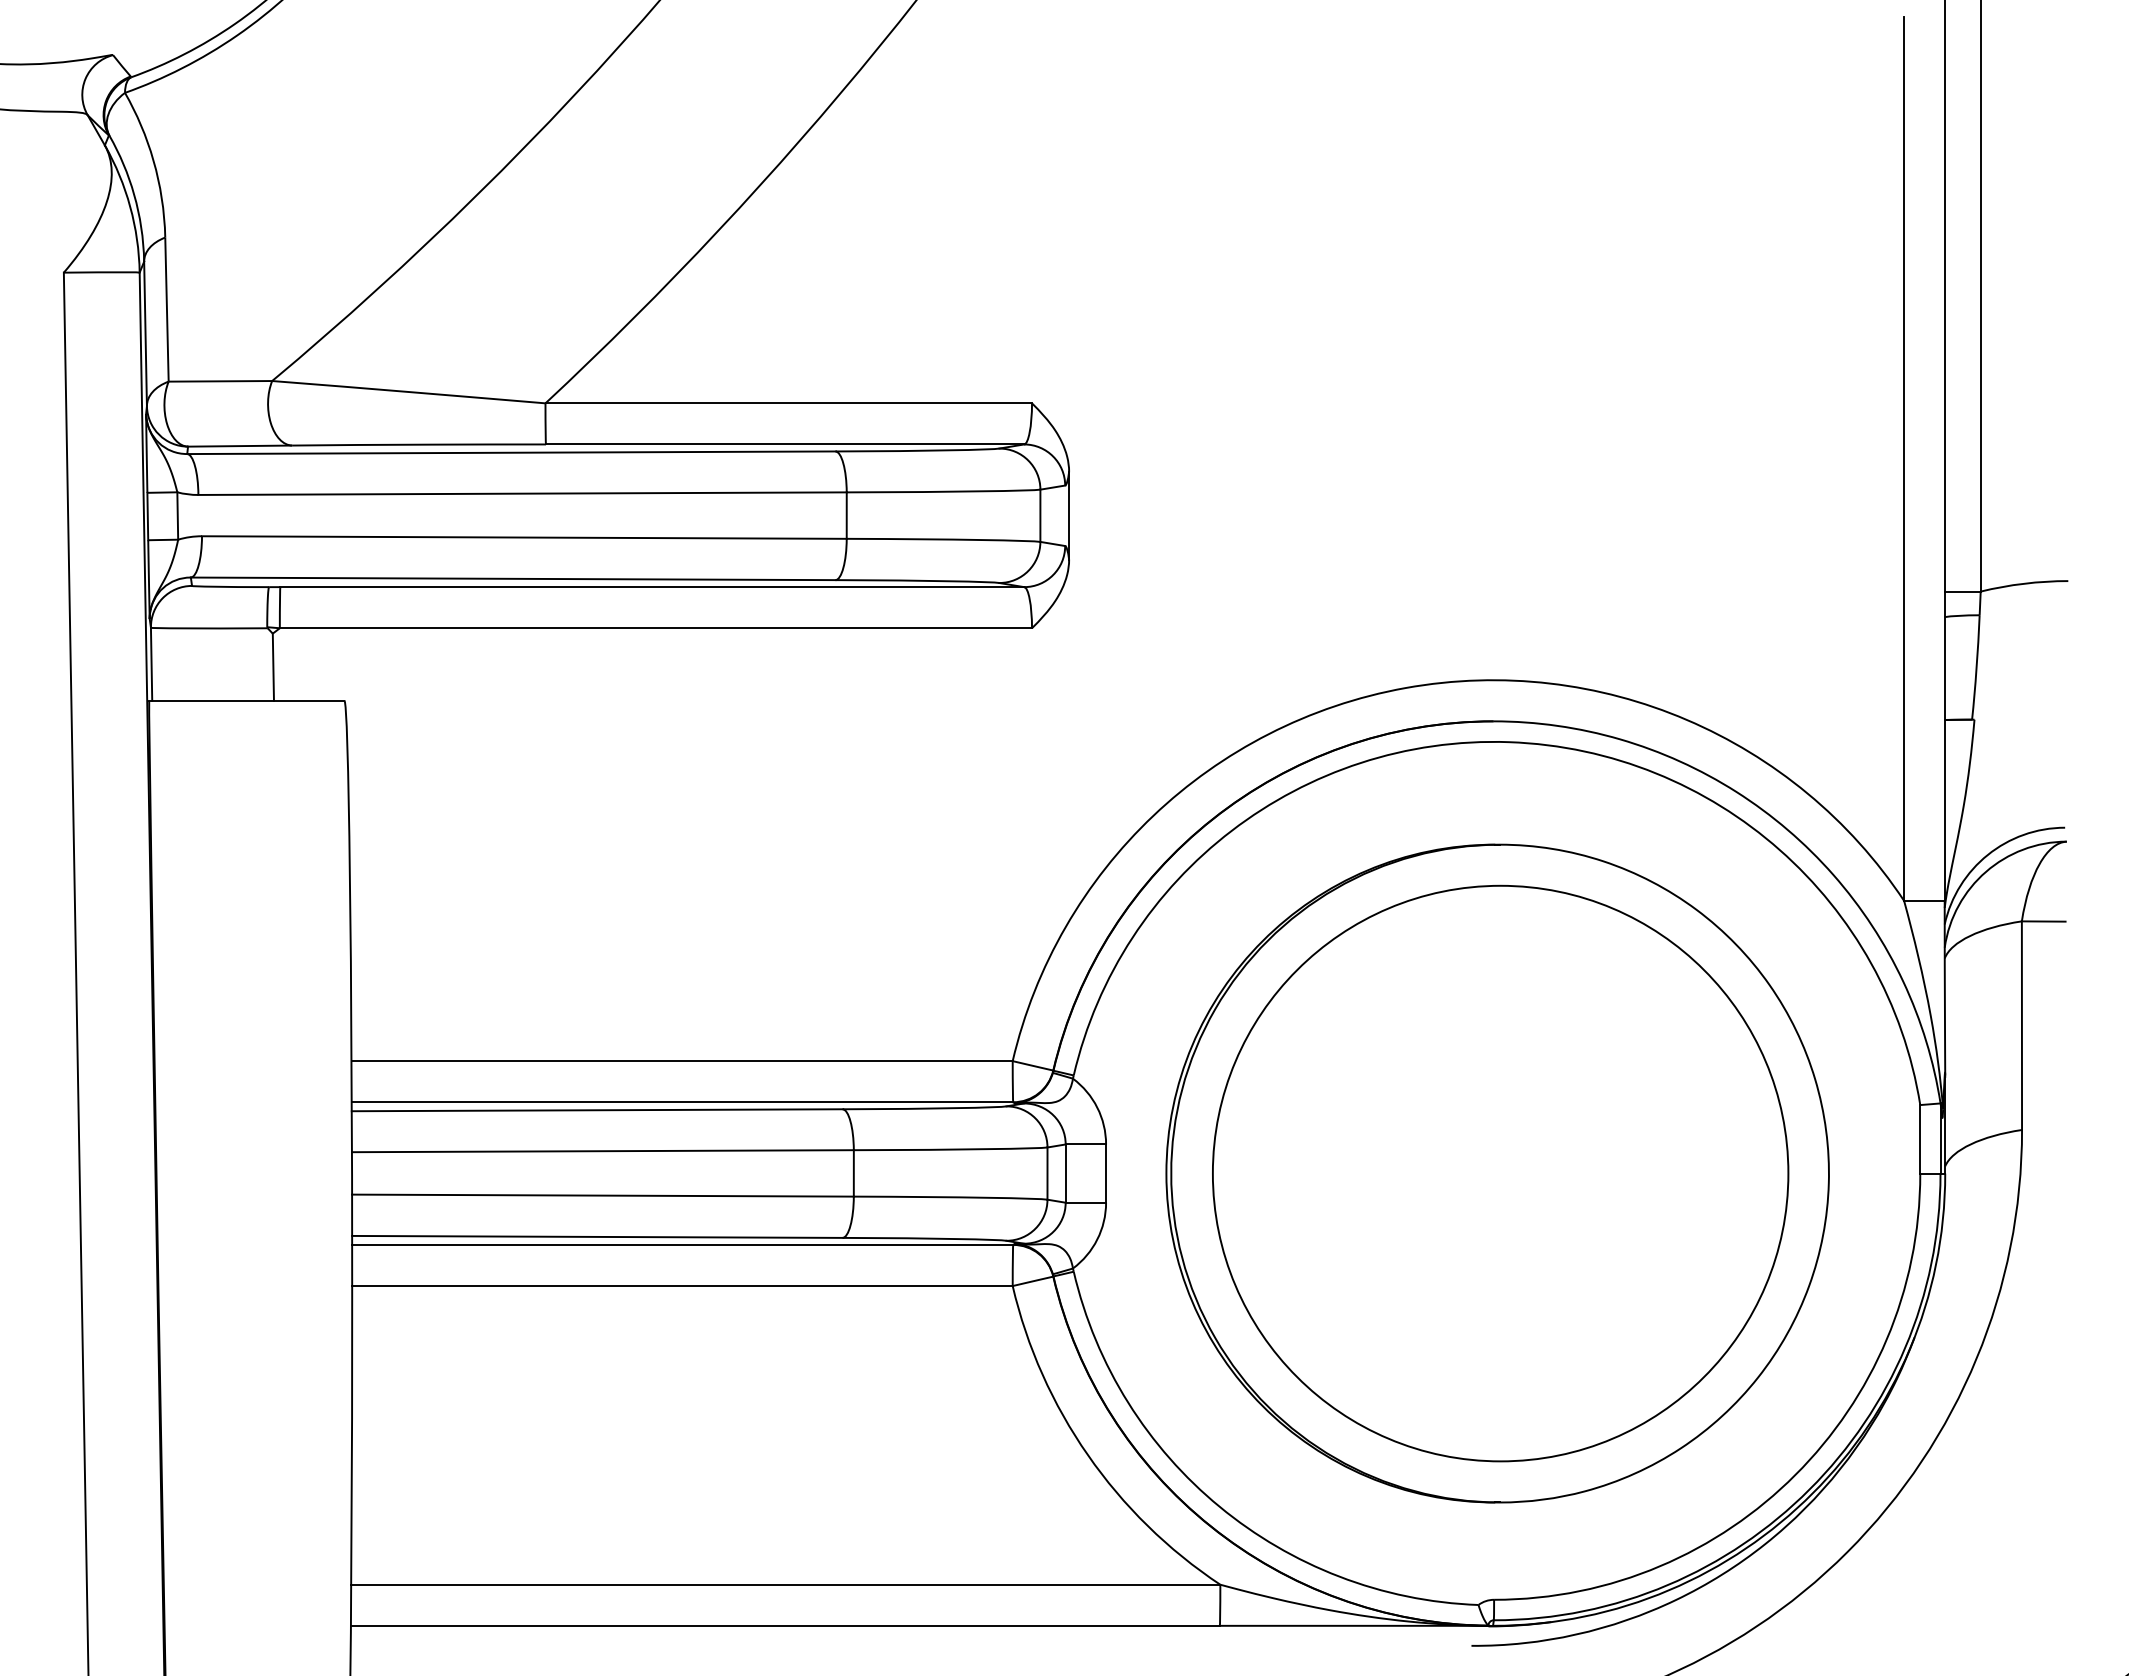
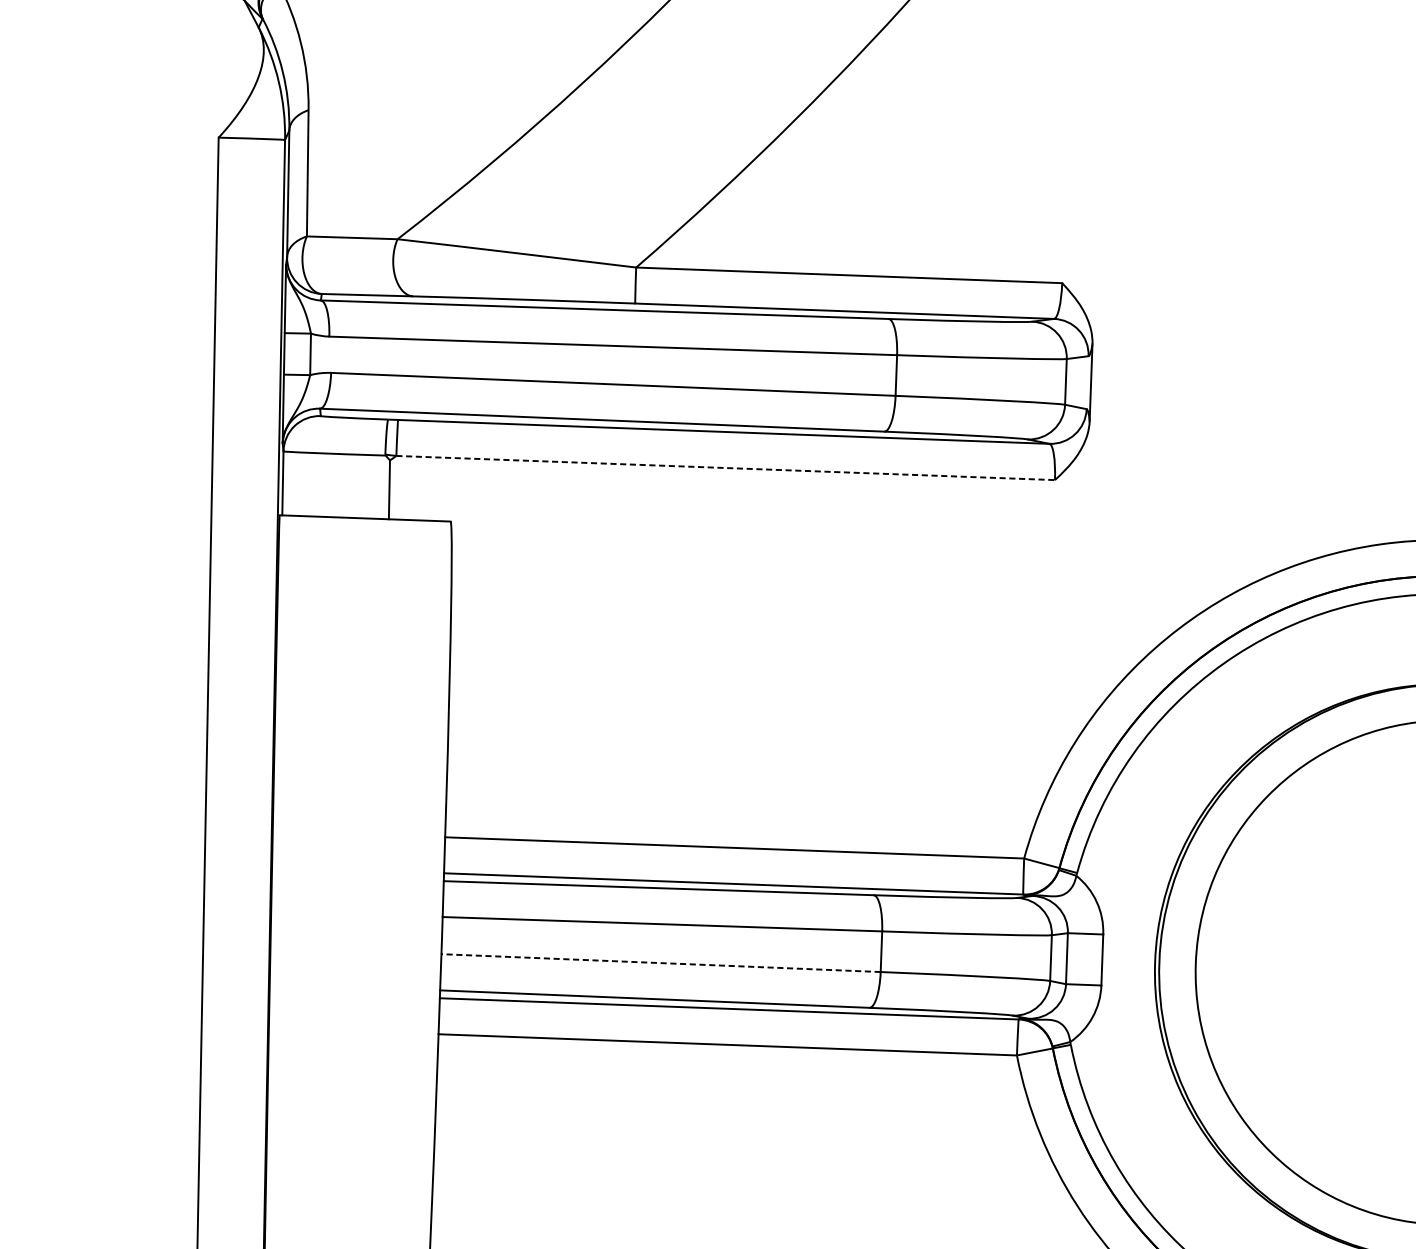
line: (656, 628) -> (726, 468), solid -> dashed
line: (602, 1195) -> (660, 963), solid -> dashed

